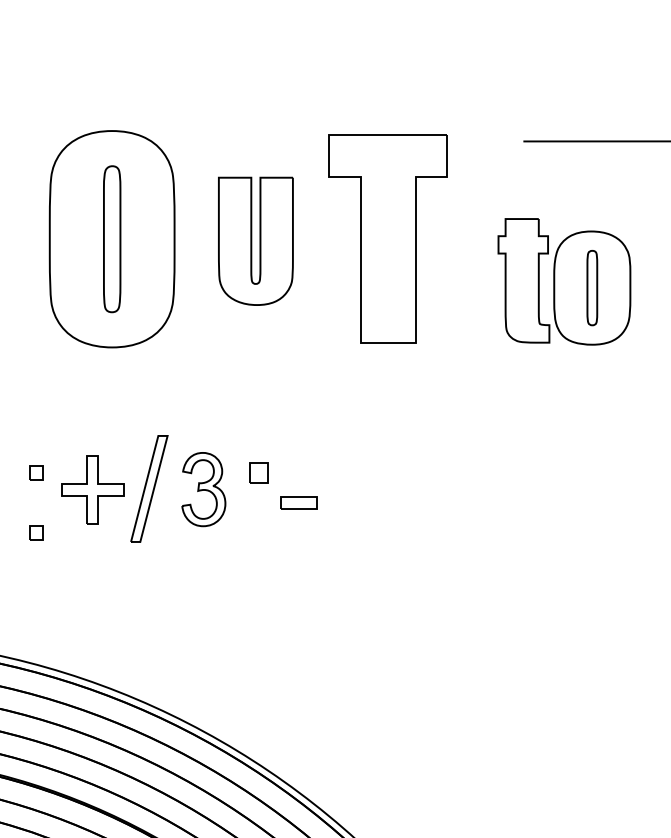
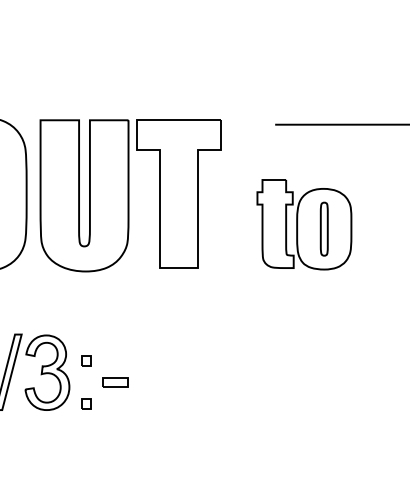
part: (255, 241) -> (84, 196), size x1.67
part: (258, 472) -> (86, 360), size x0.71
part: (203, 489) -> (47, 372), size x1.43
part: (258, 532) -> (86, 403), added

